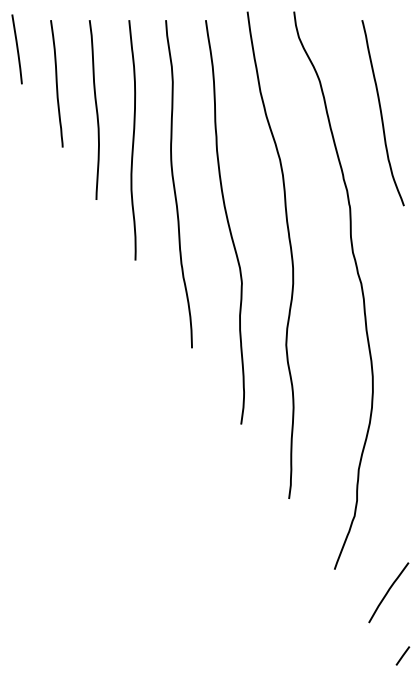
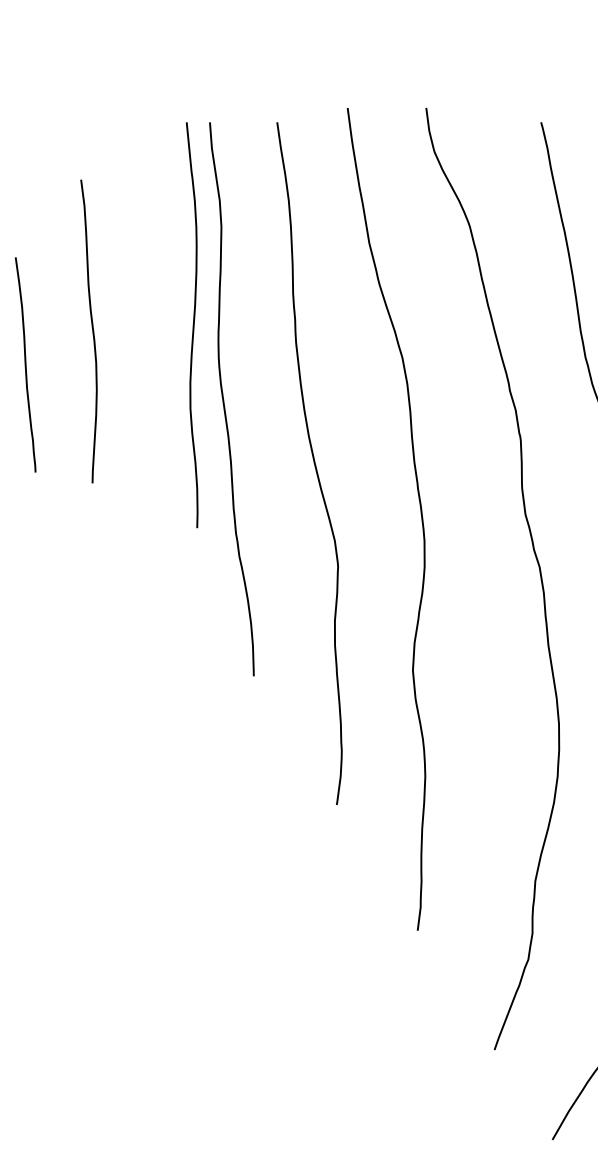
curve: (56, 83) -> (25, 364), moved
curve: (95, 108) -> (90, 328), moved
curve: (132, 140) -> (192, 325), moved

